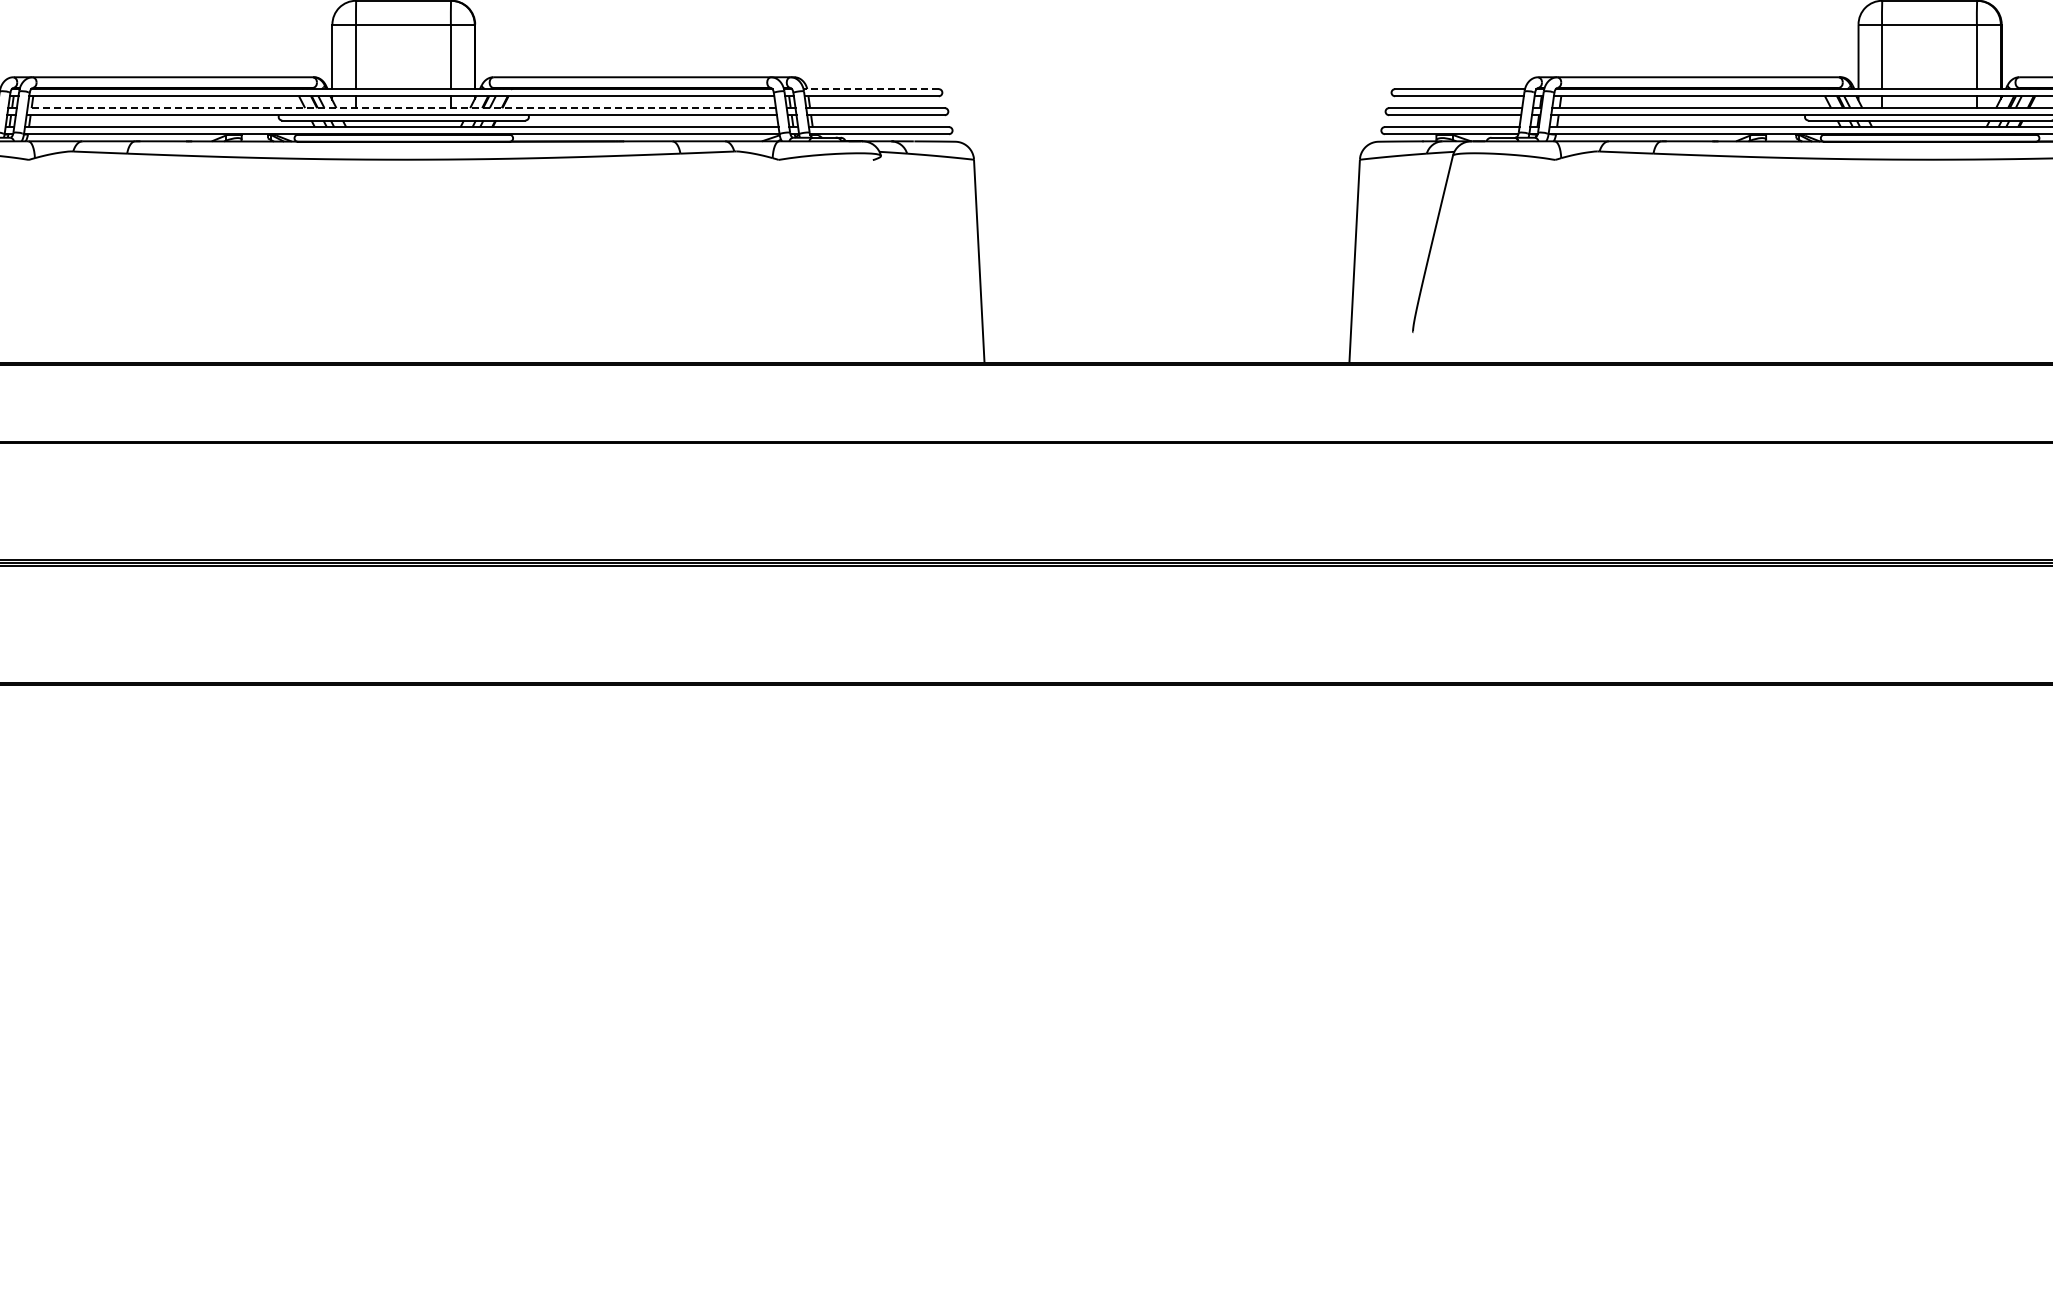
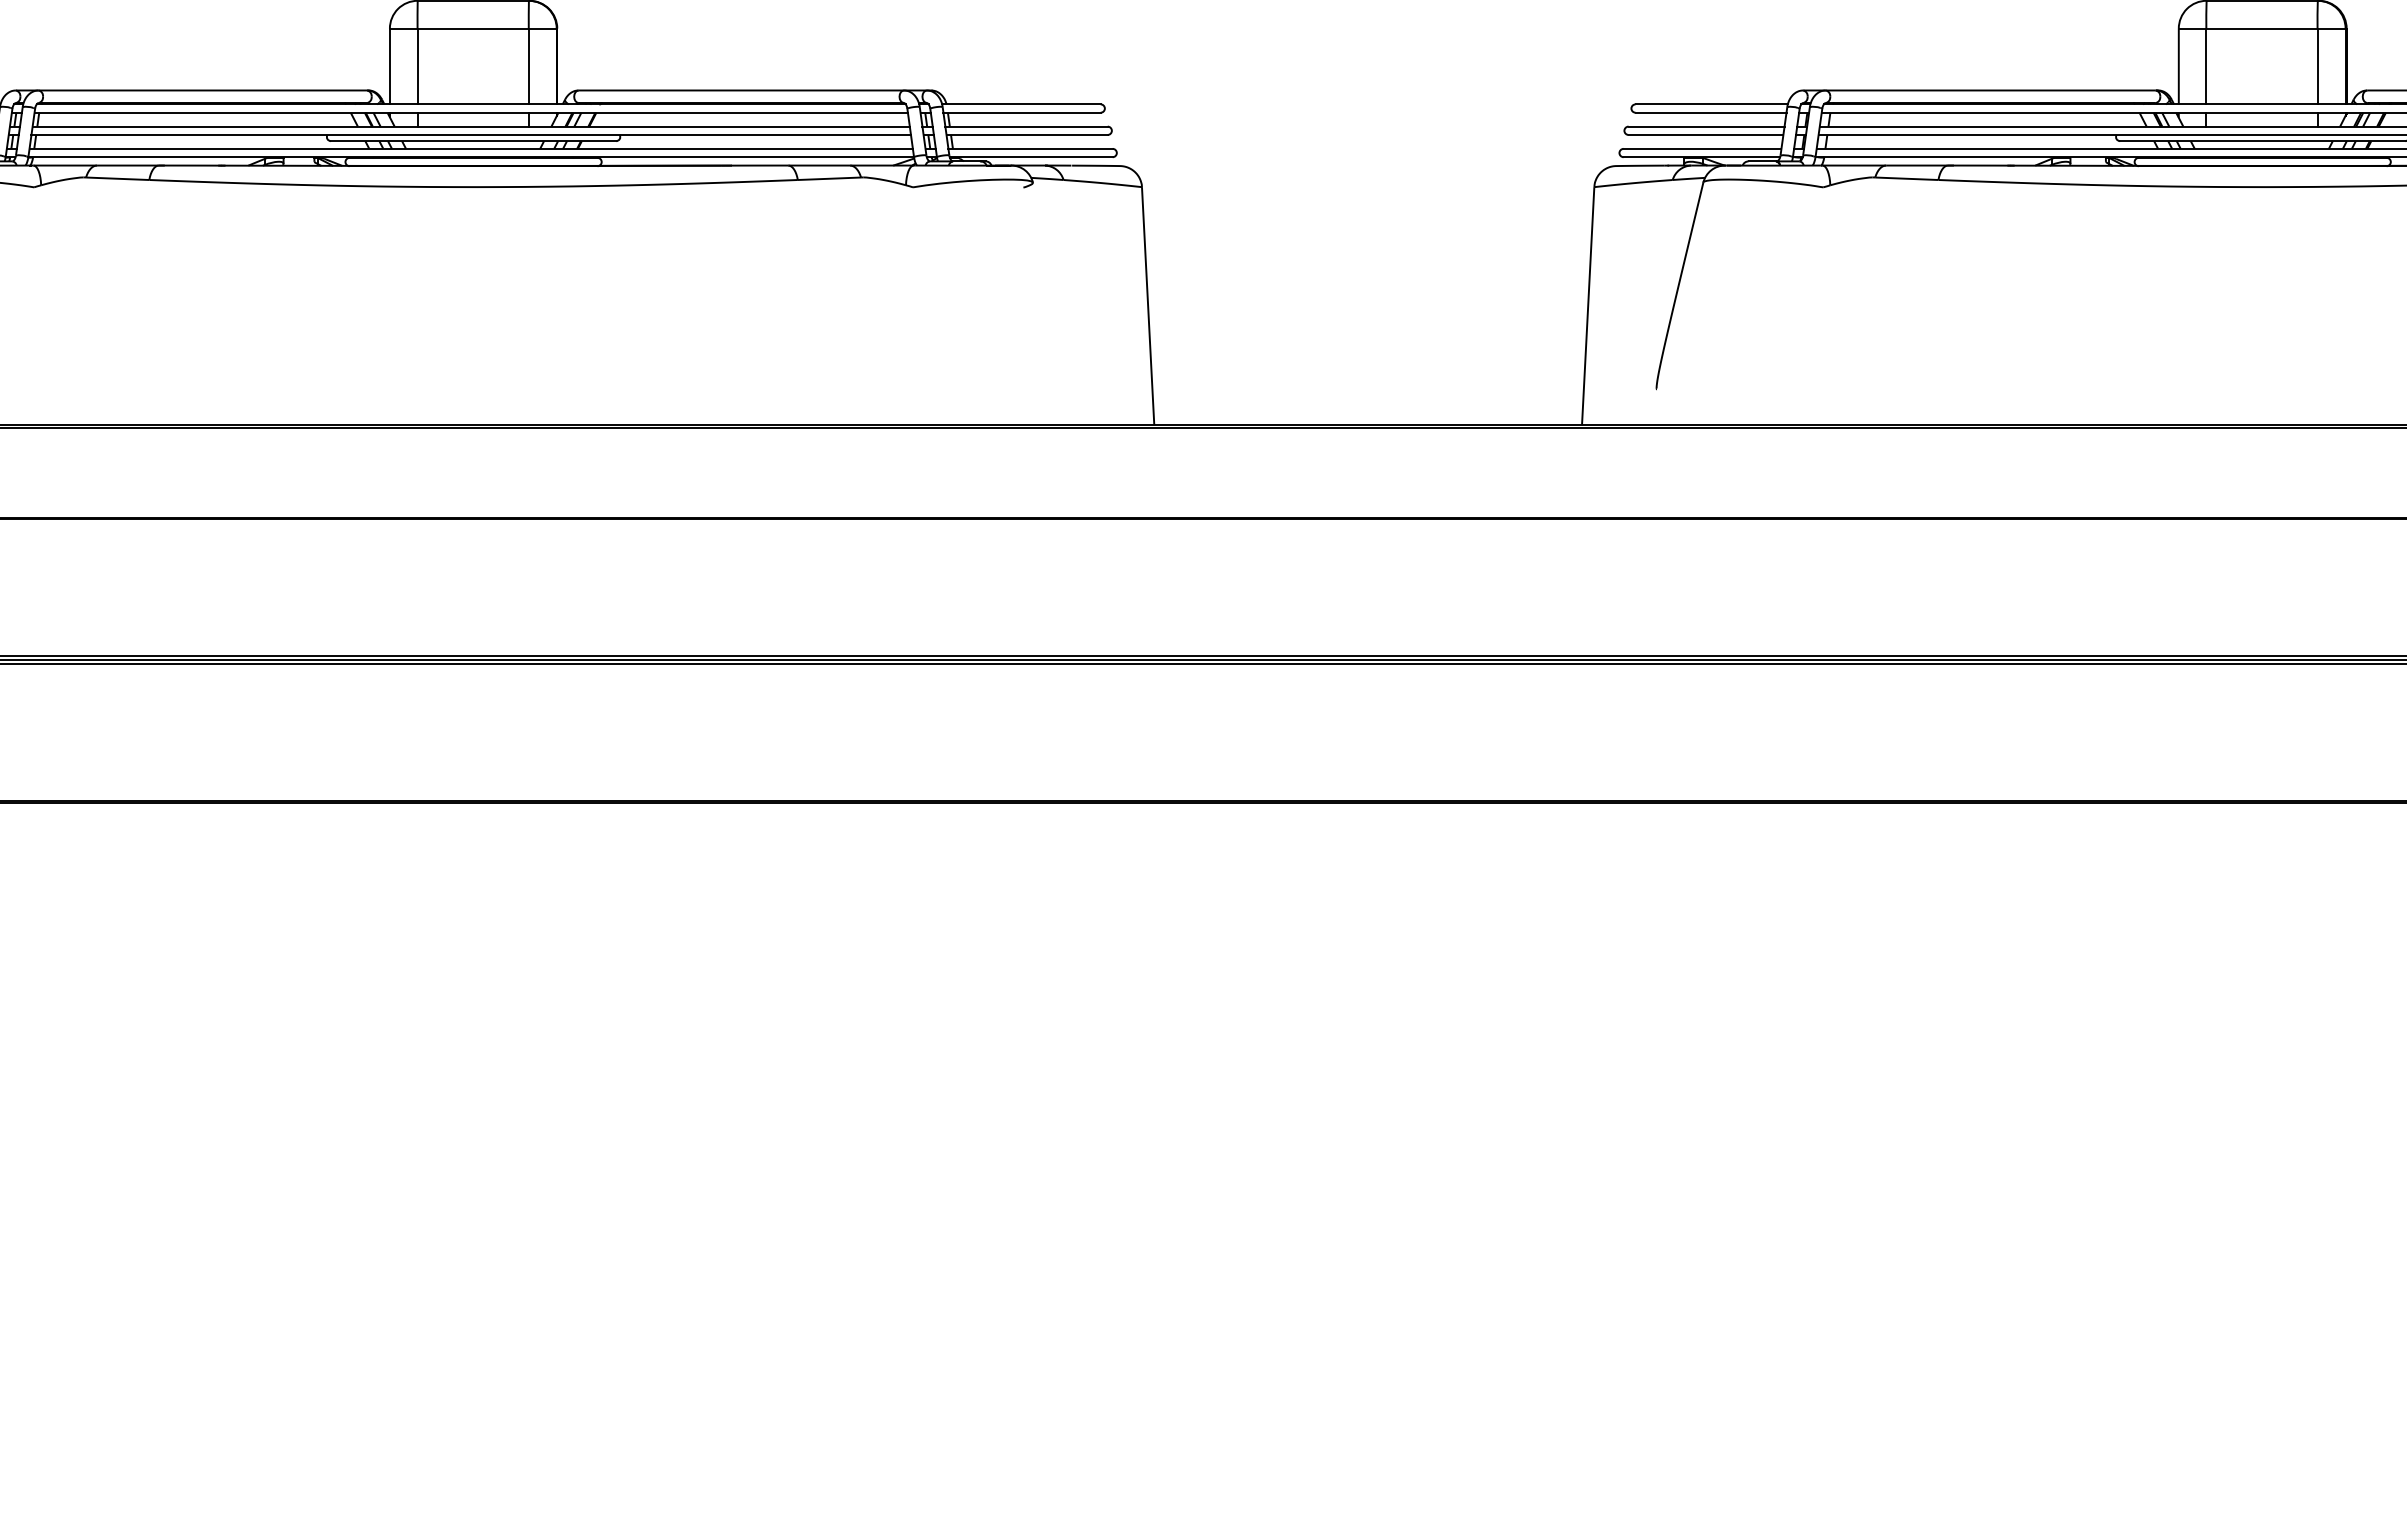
line: (871, 89) -> (1021, 104), dashed -> solid
line: (401, 108) -> (470, 127), dashed -> solid

